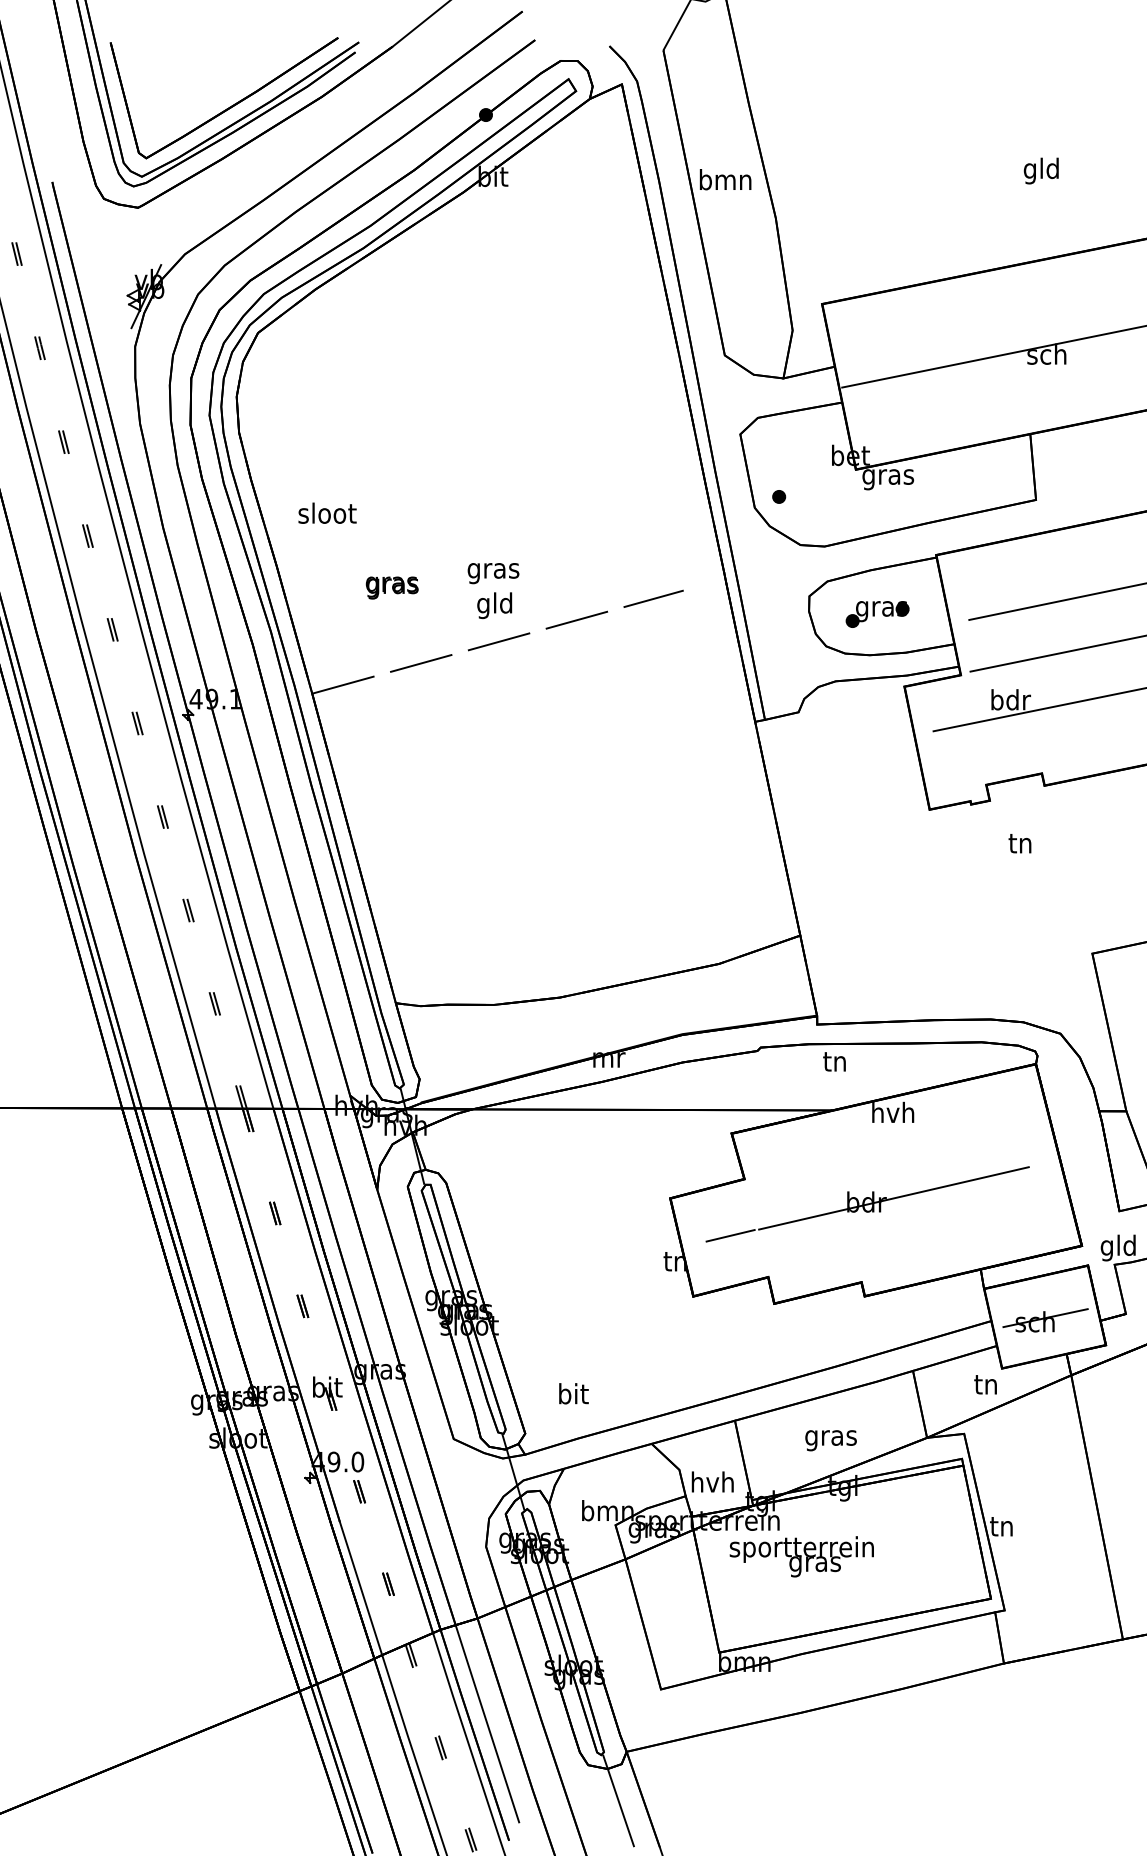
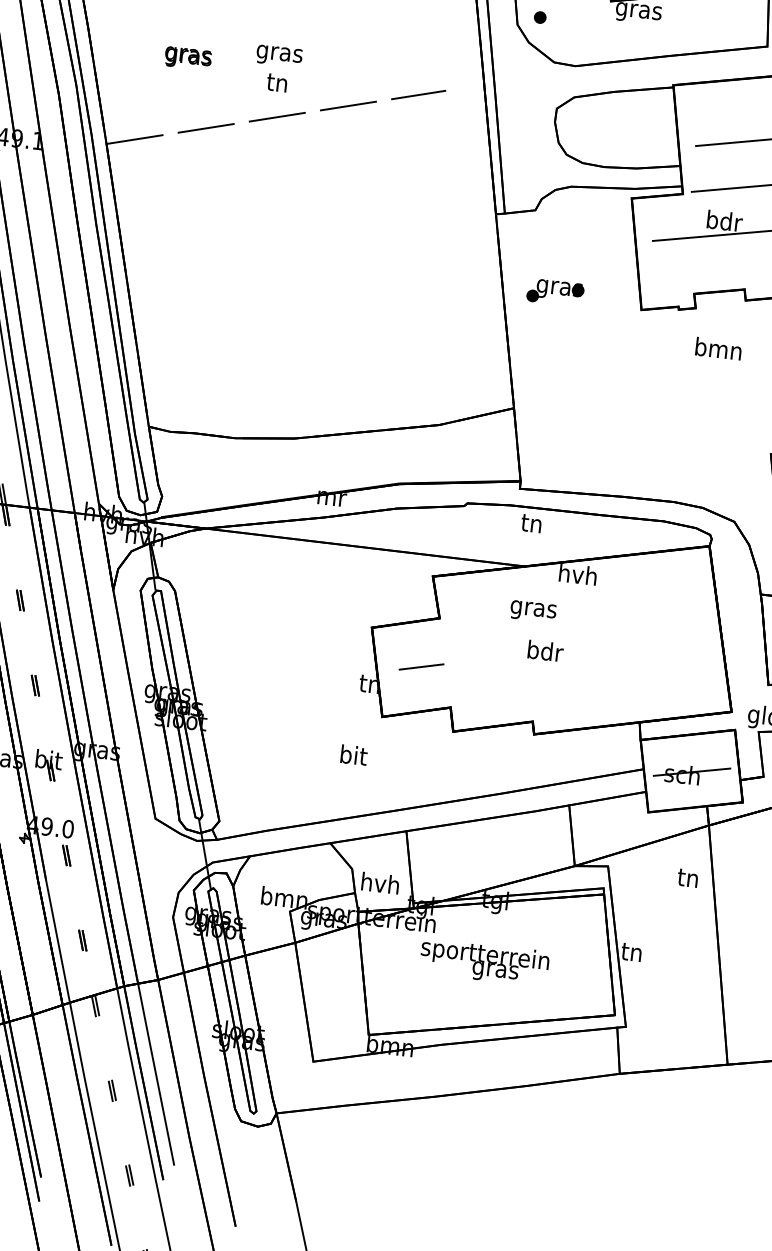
text: (494, 605) -> (276, 84), gld -> tn
part: (877, 614) -> (555, 292), moved
text: (1020, 842) -> (718, 348), tn -> bmn
line: (893, 1198) -> (569, 650), removed
text: (985, 1384) -> (687, 877), moved
text: (573, 1393) -> (353, 754), moved
text: (830, 1440) -> (532, 611), moved
text: (801, 1556) -> (484, 962), moved
line: (618, 1800) -> (264, 1155), removed

